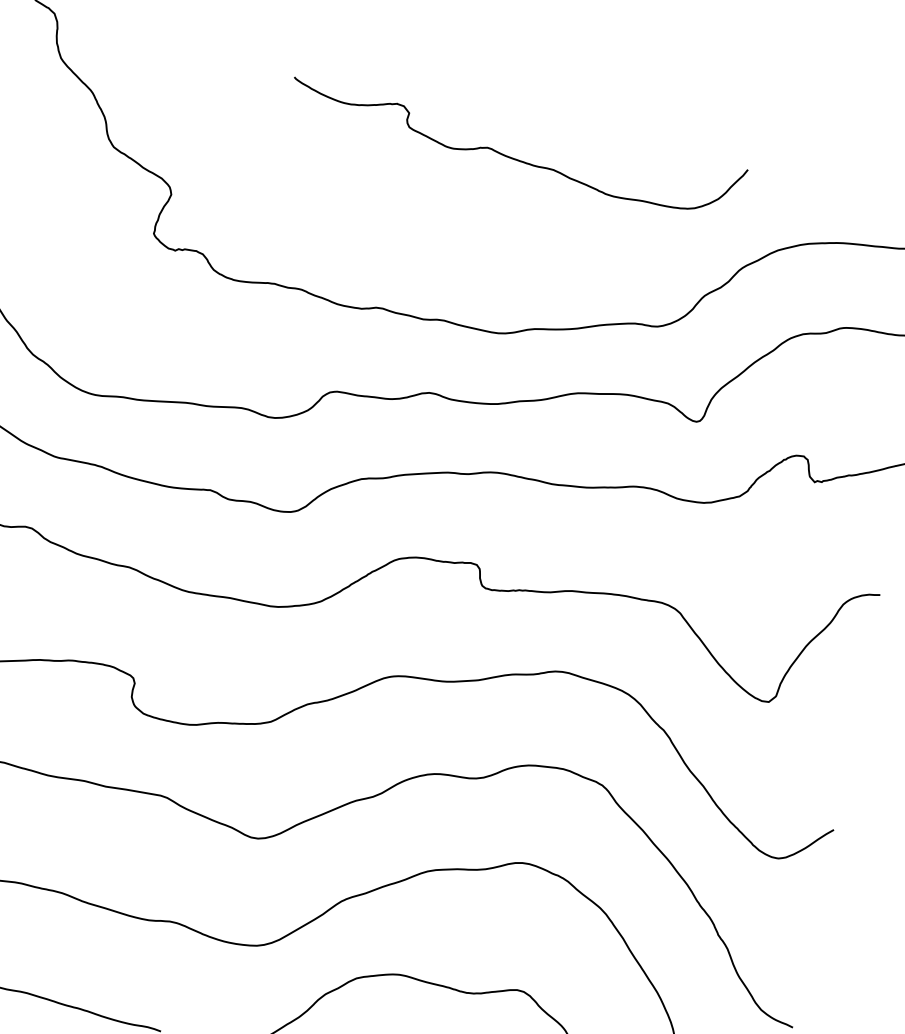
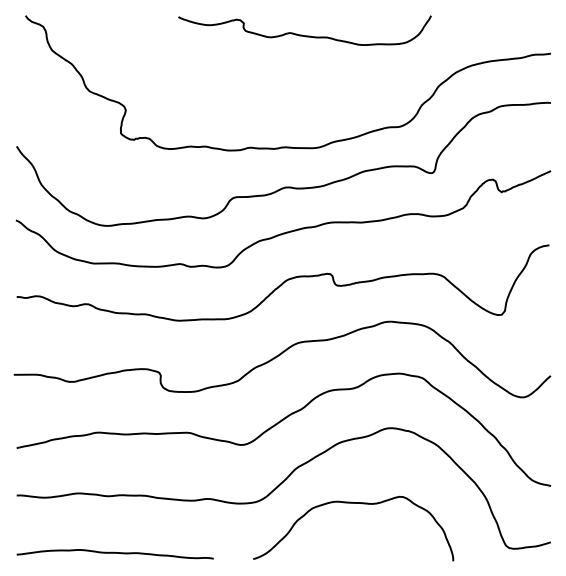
curve: (510, 155) -> (302, 34), moved

